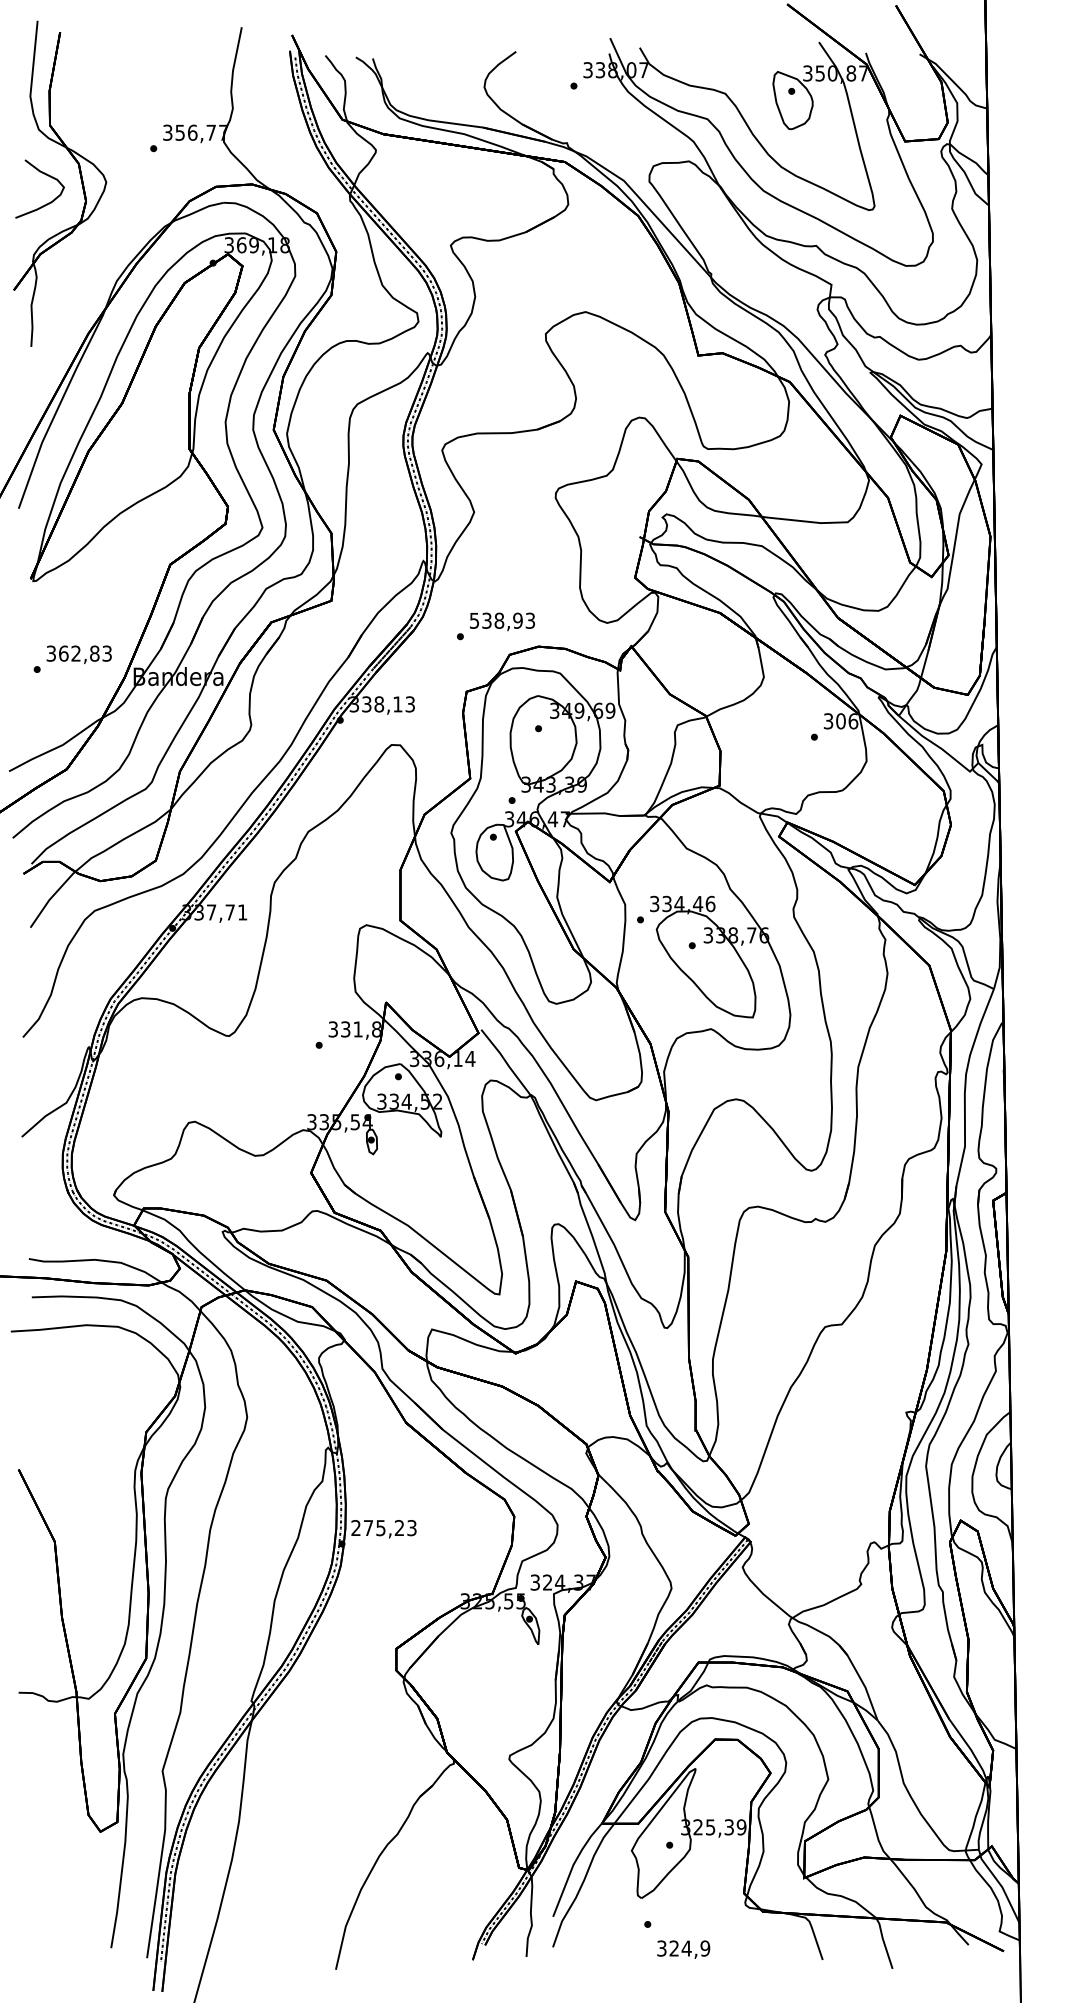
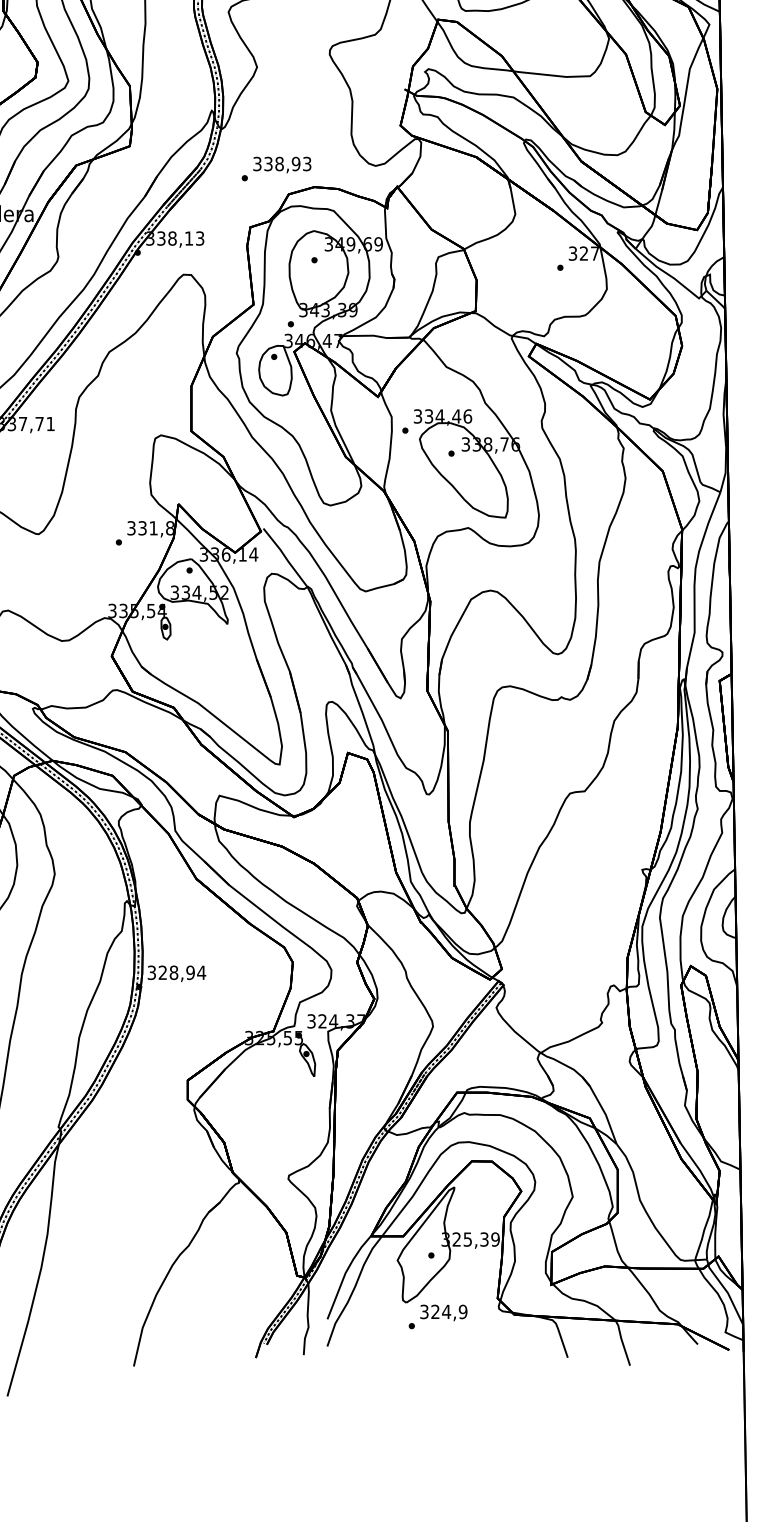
text: (474, 620) -> (257, 163), 538,93 -> 338,93
text: (847, 721) -> (589, 253), 306 -> 327
text: (384, 1528) -> (177, 973), 275,23 -> 328,94
text: (683, 1949) -> (443, 1312), moved

